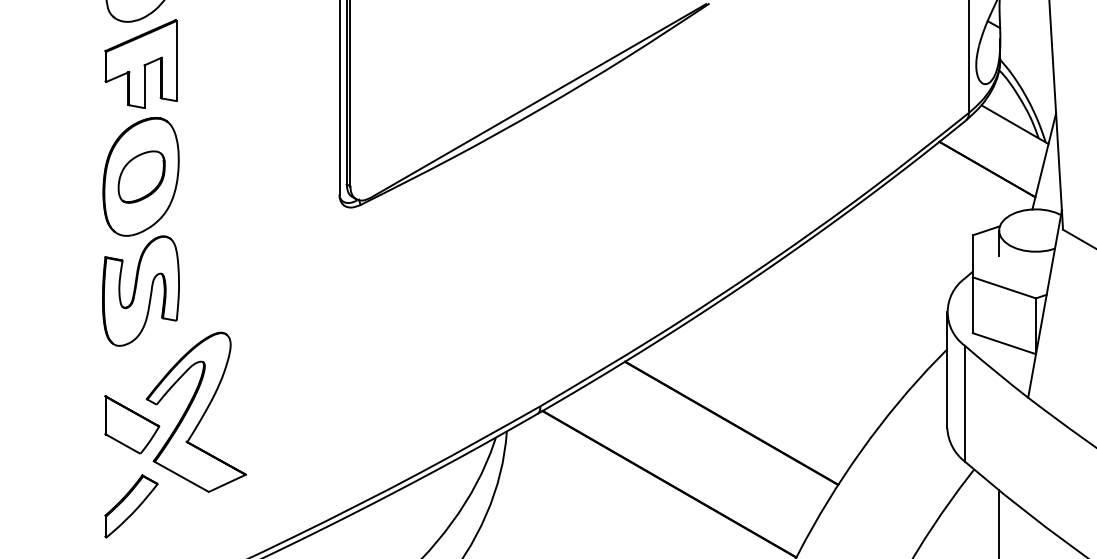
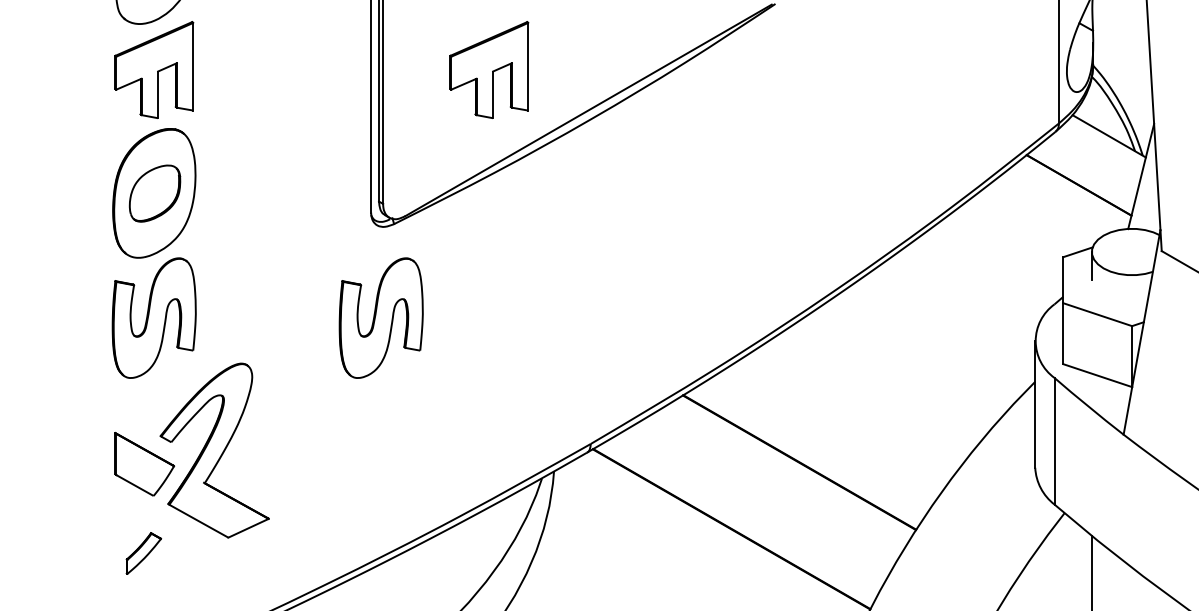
part: (447, 63) -> (489, 69), added
part: (348, 290) -> (380, 317), added
part: (131, 506) -> (143, 553), size x0.6

